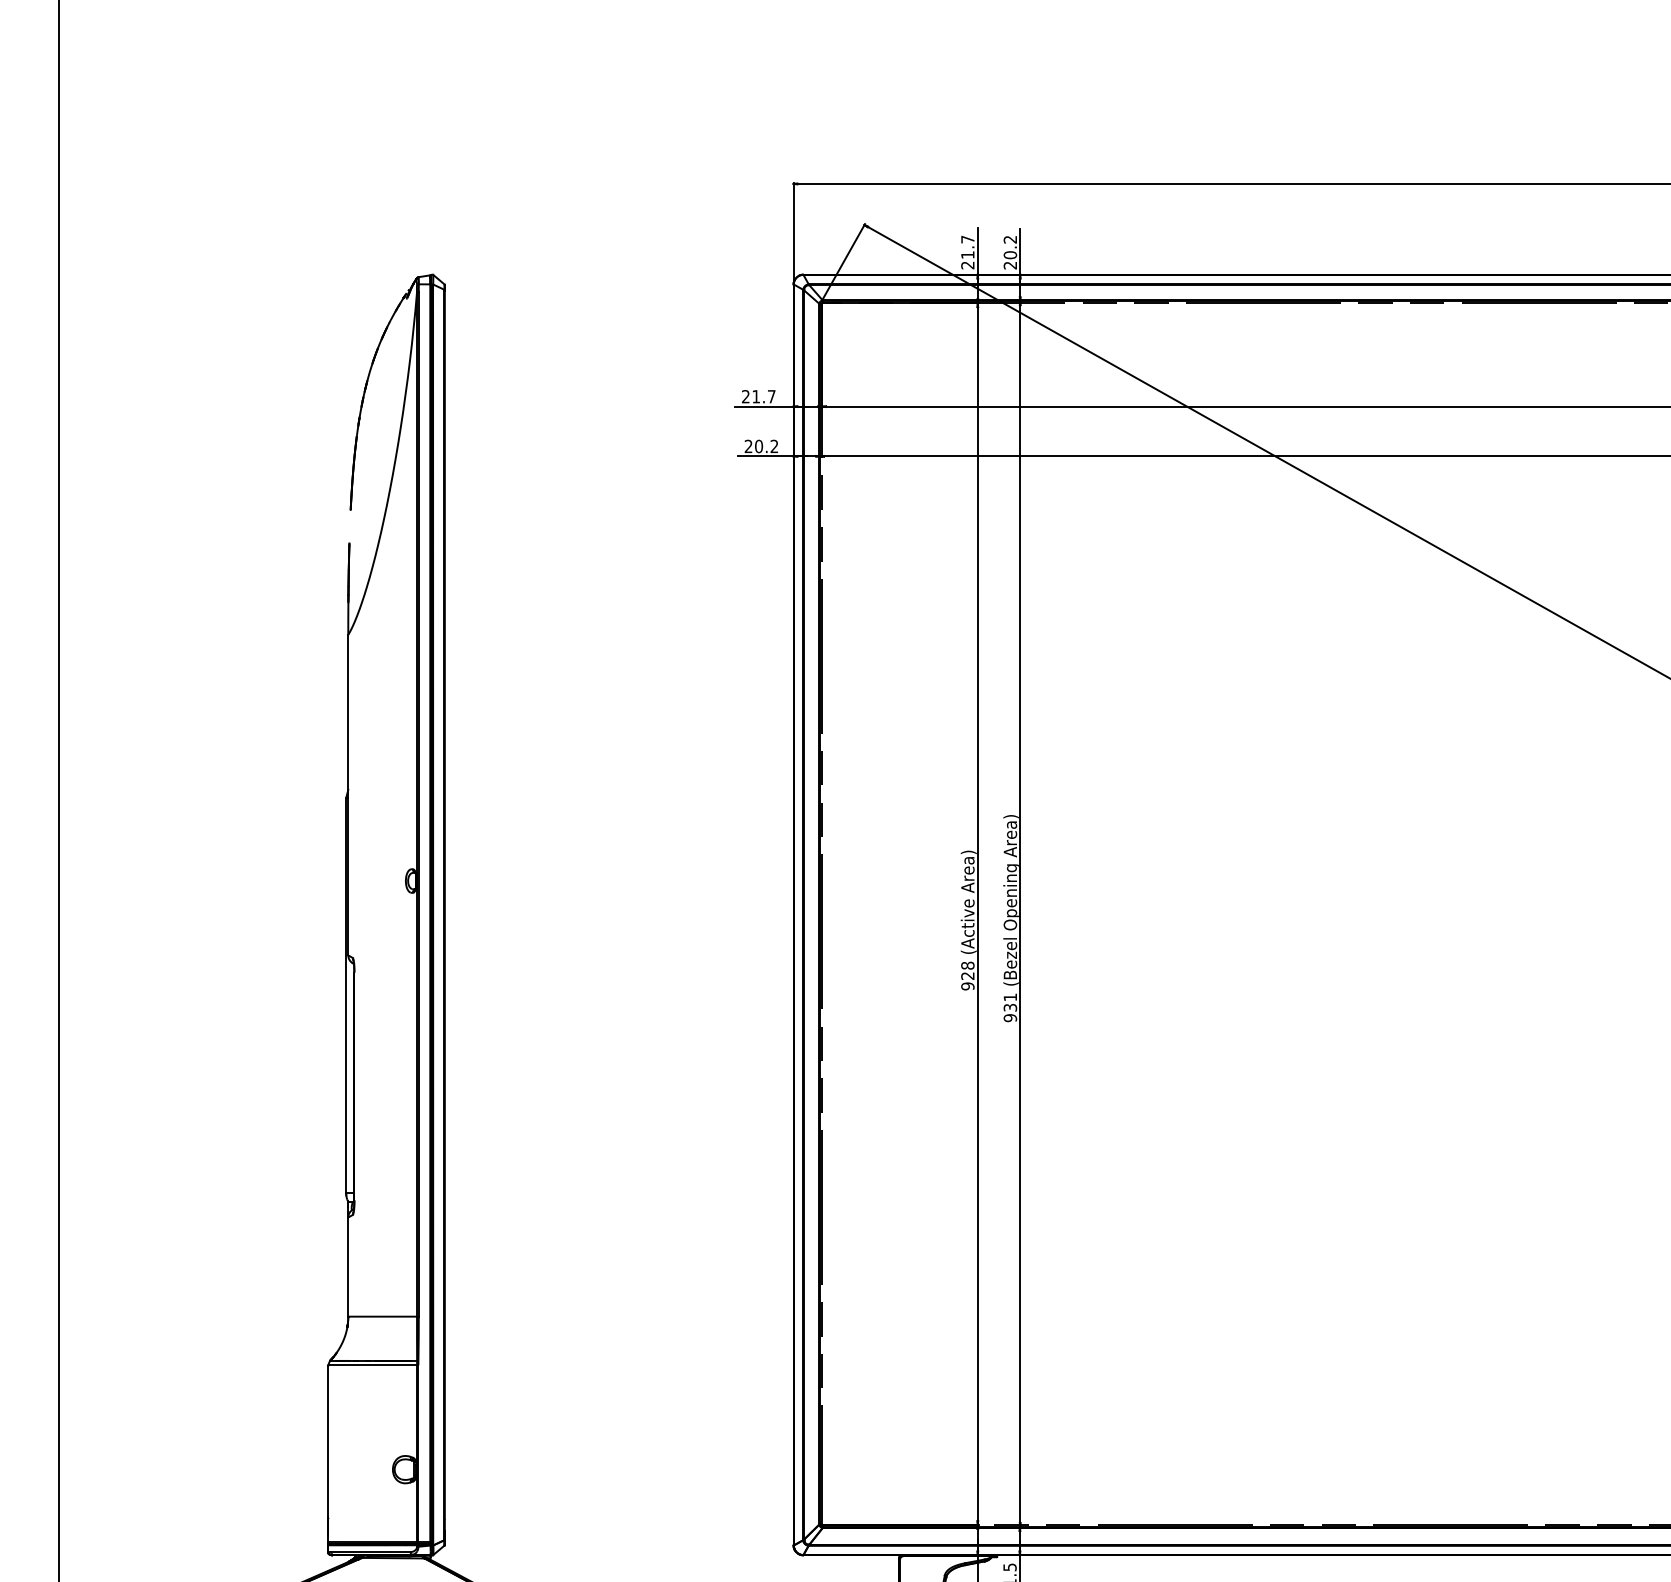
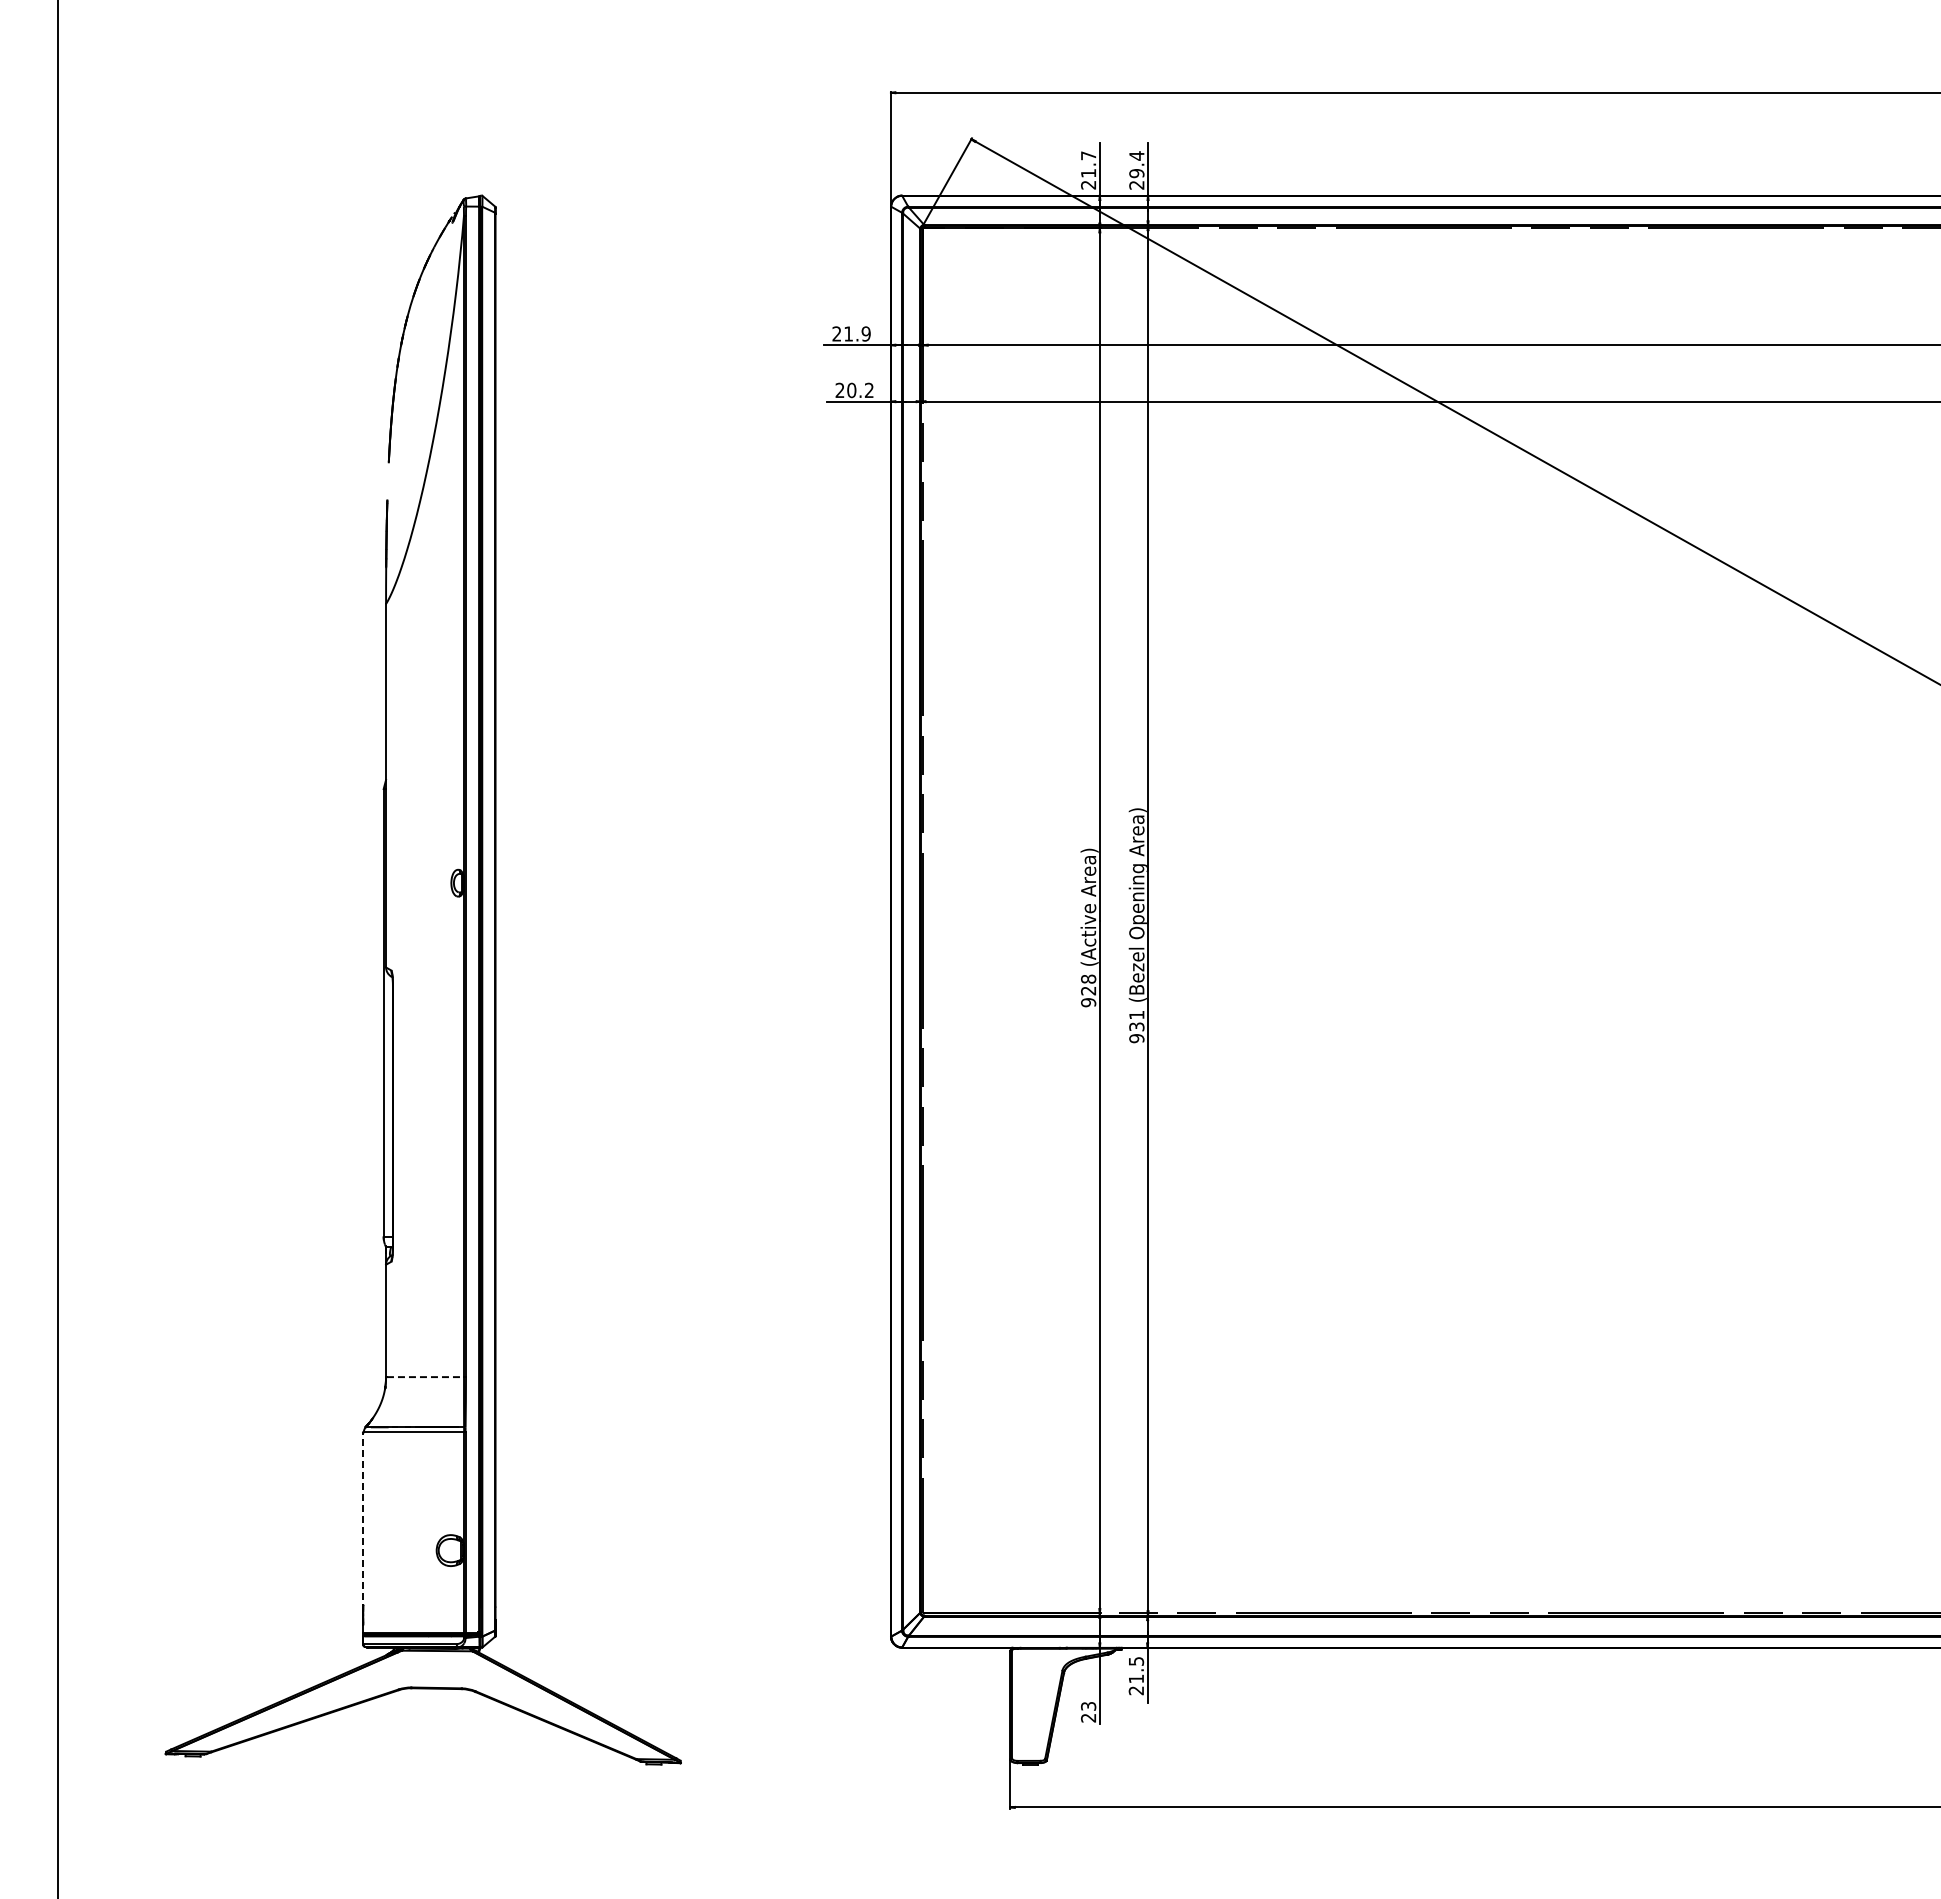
text: (1010, 247) -> (1136, 164), 20.2 -> 29.4
text: (771, 396) -> (865, 333), 21.7 -> 21.9
line: (383, 1316) -> (425, 1377), solid -> dashed
line: (328, 1453) -> (363, 1532), solid -> dashed

